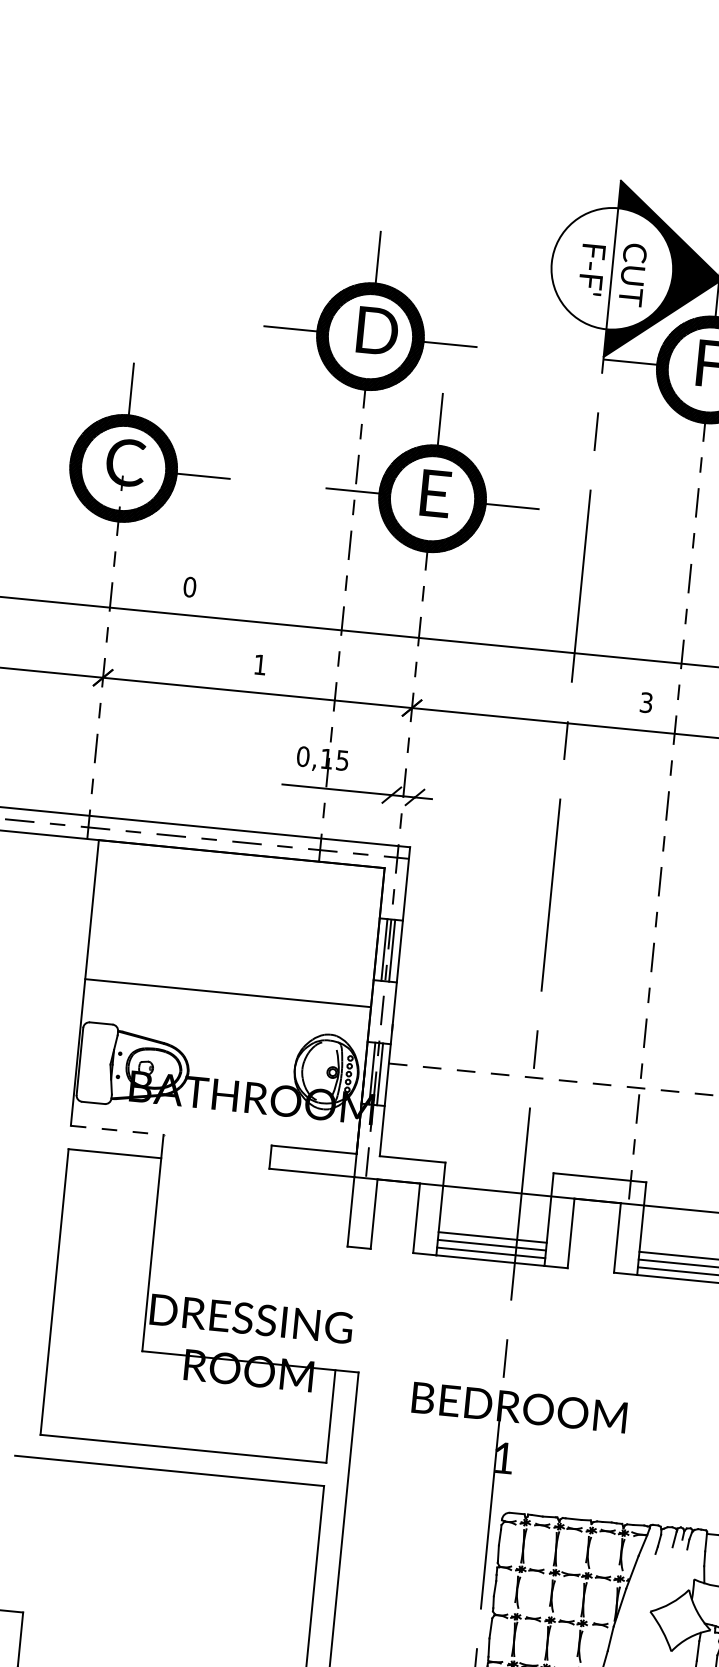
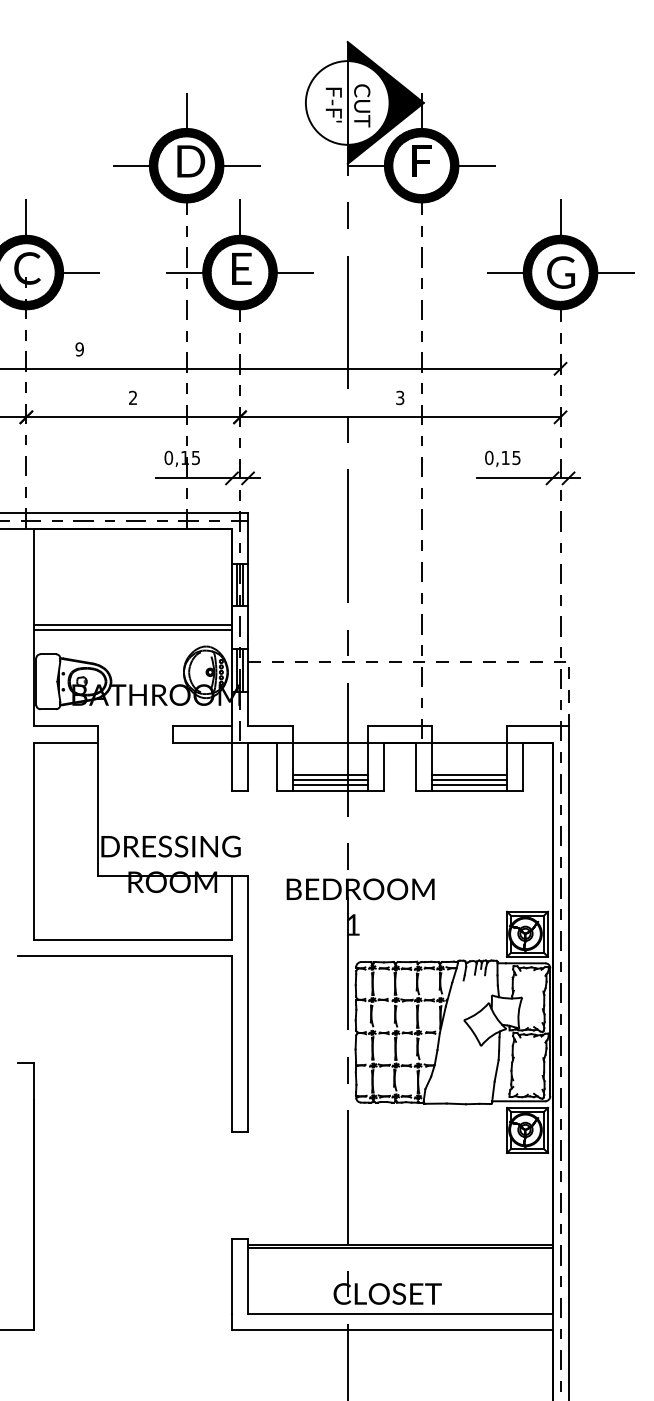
text: (189, 587) -> (79, 349), 0 -> 9
text: (259, 664) -> (132, 397), 1 -> 2
line: (227, 1001) -> (133, 630), added
line: (117, 1130) -> (66, 726), dashed -> solid

